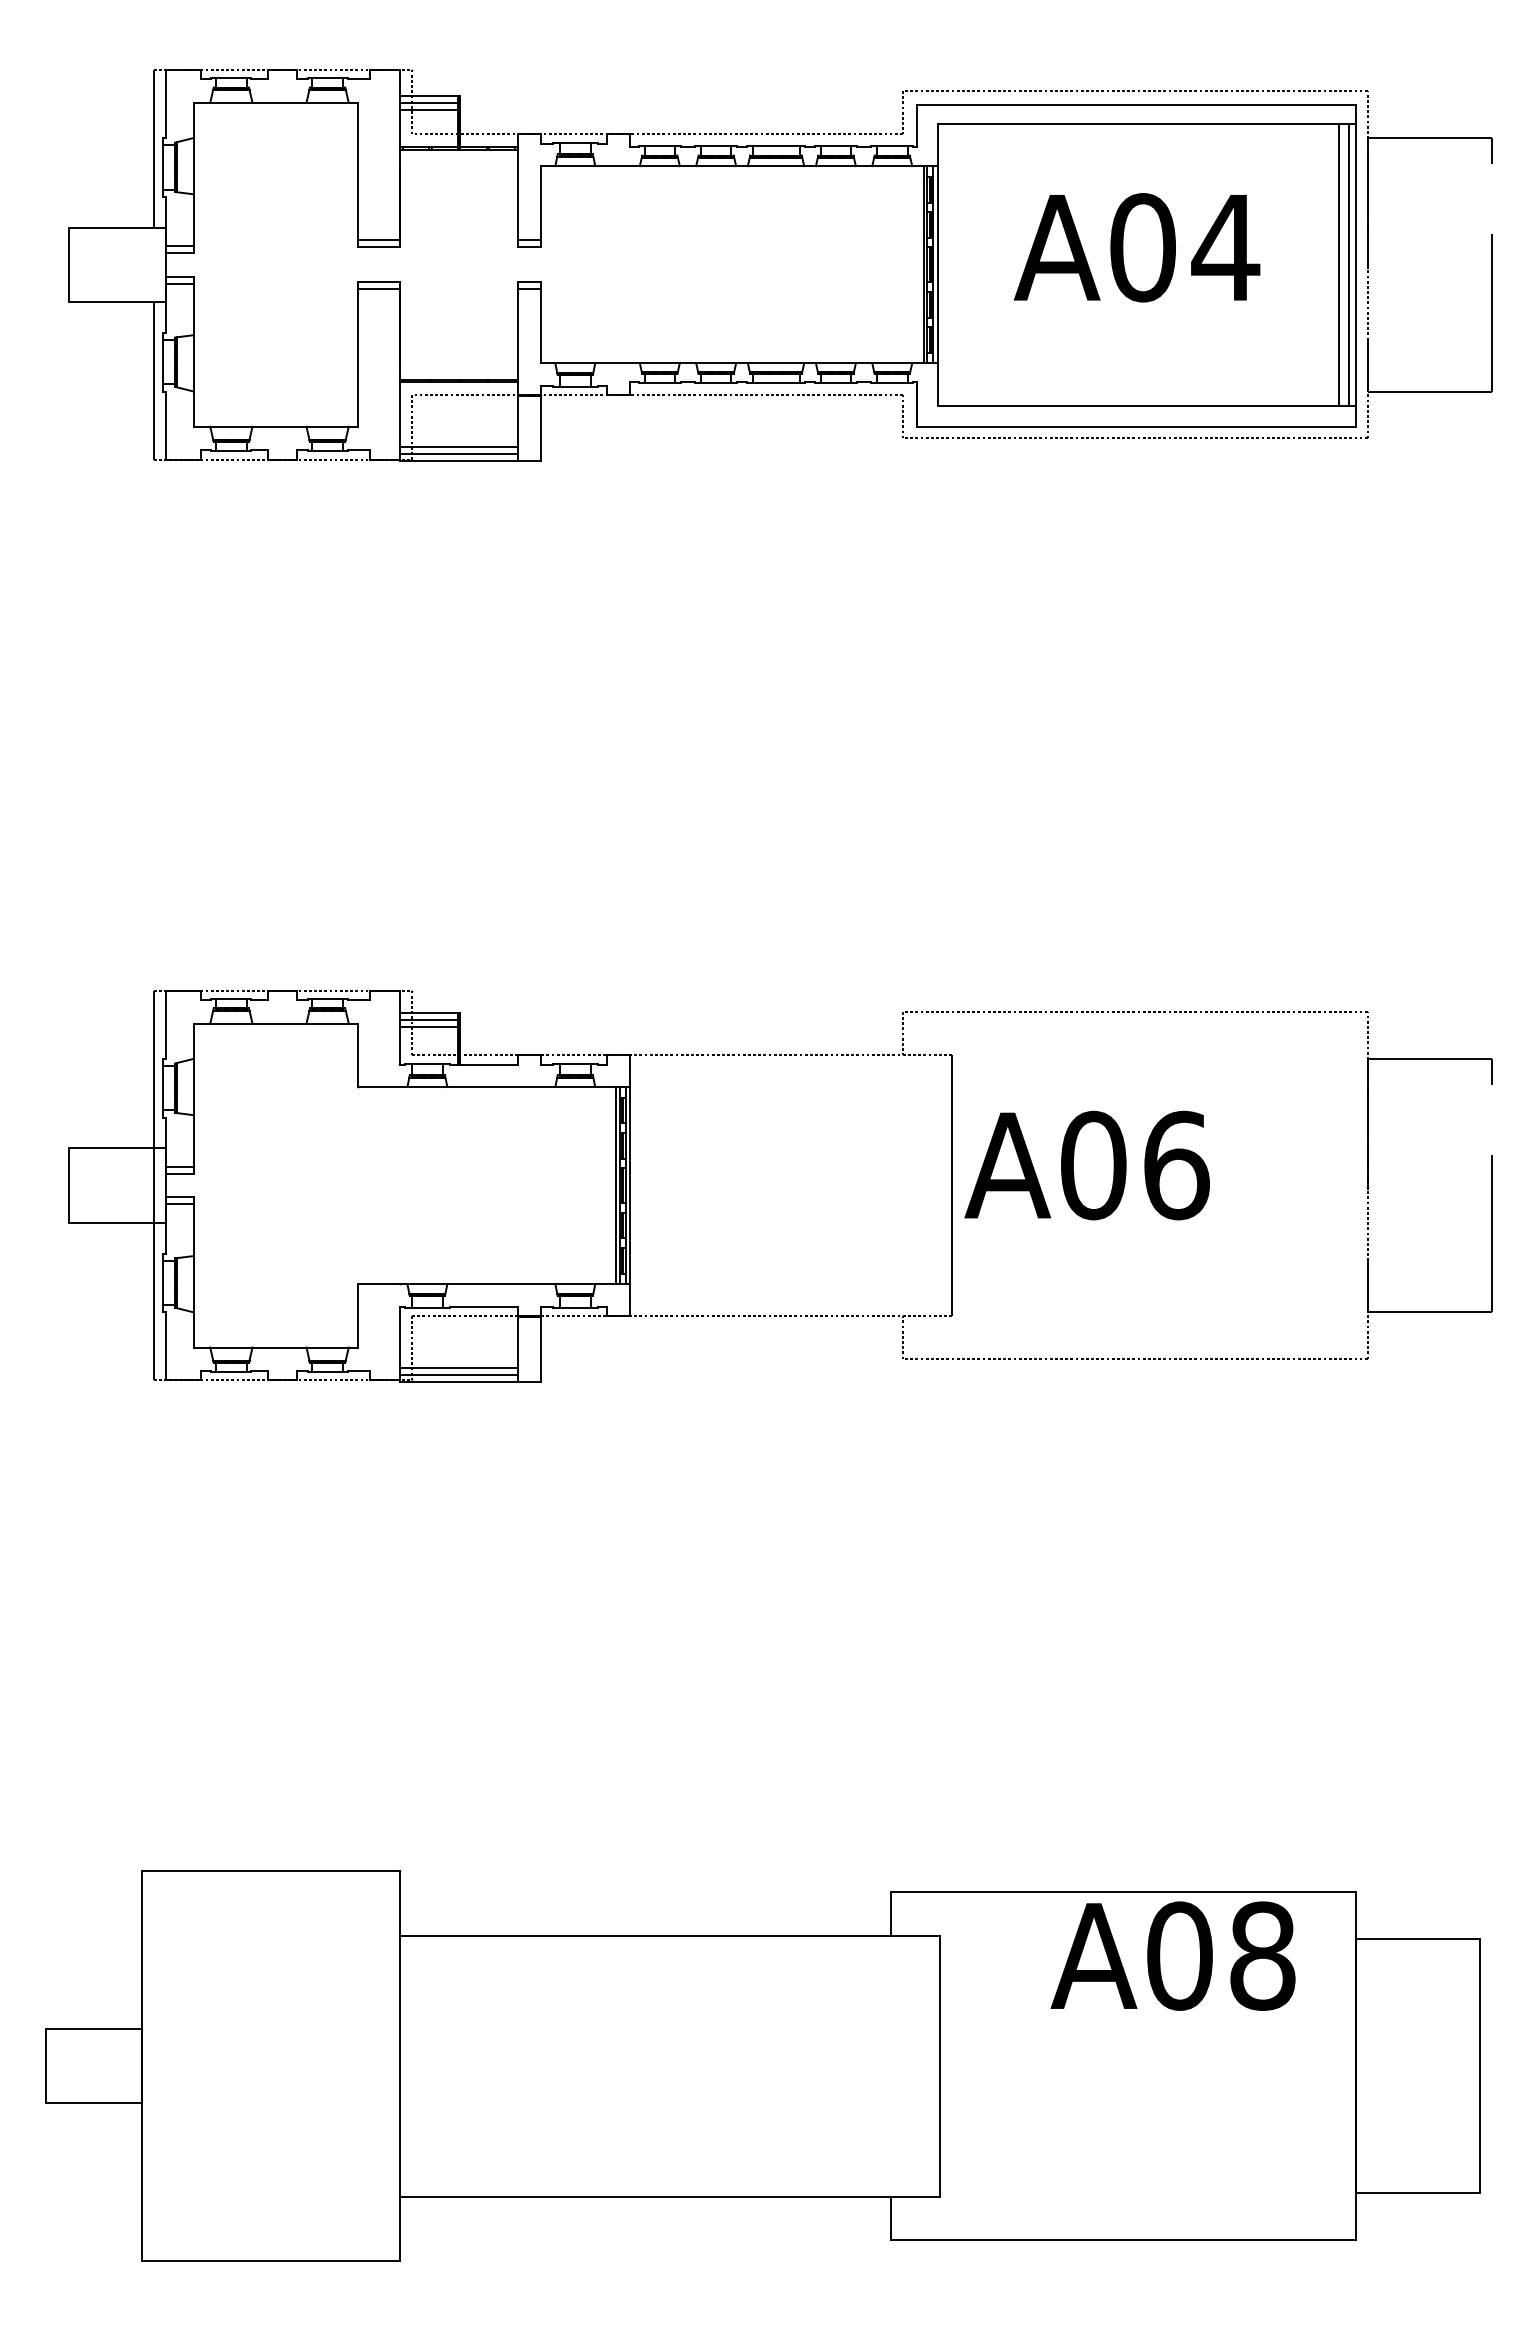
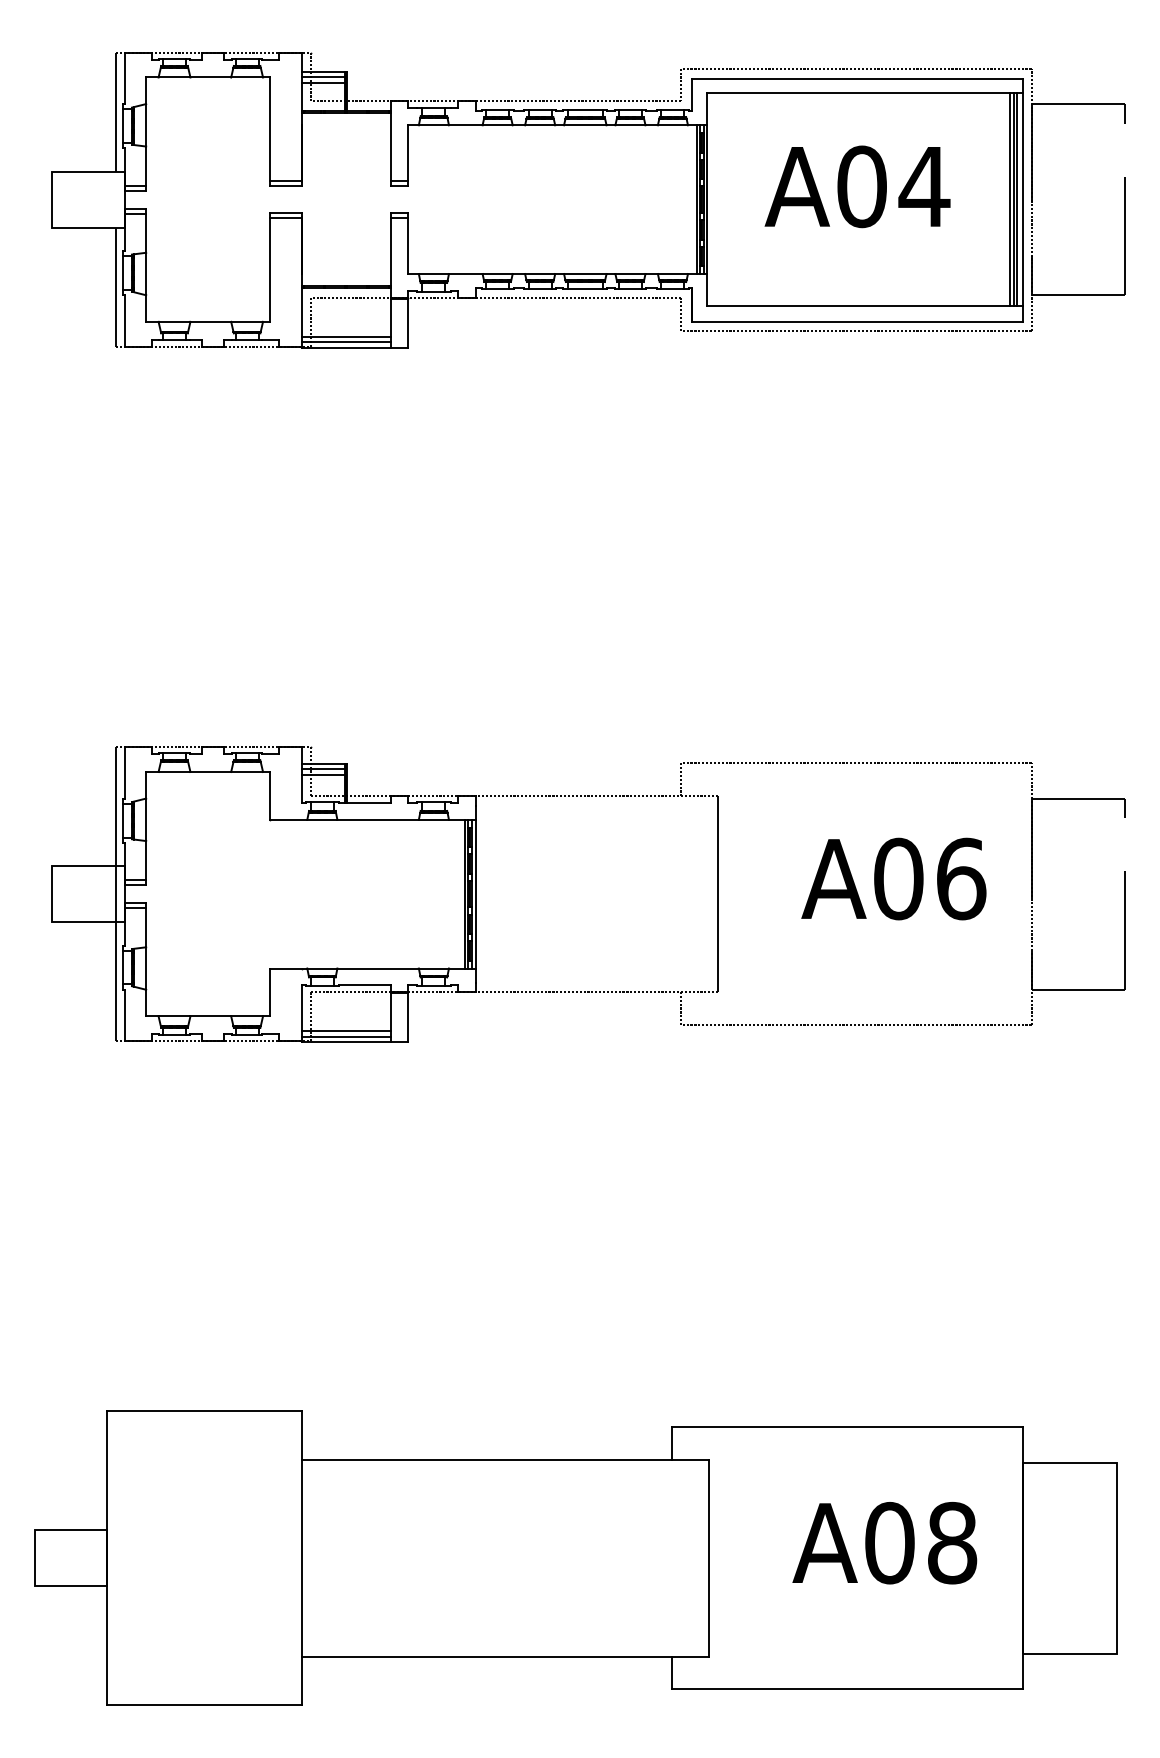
line: (1344, 264) -> (1014, 199), added
text: (1086, 1165) -> (893, 879), moved
text: (1172, 1955) -> (884, 1542), moved

